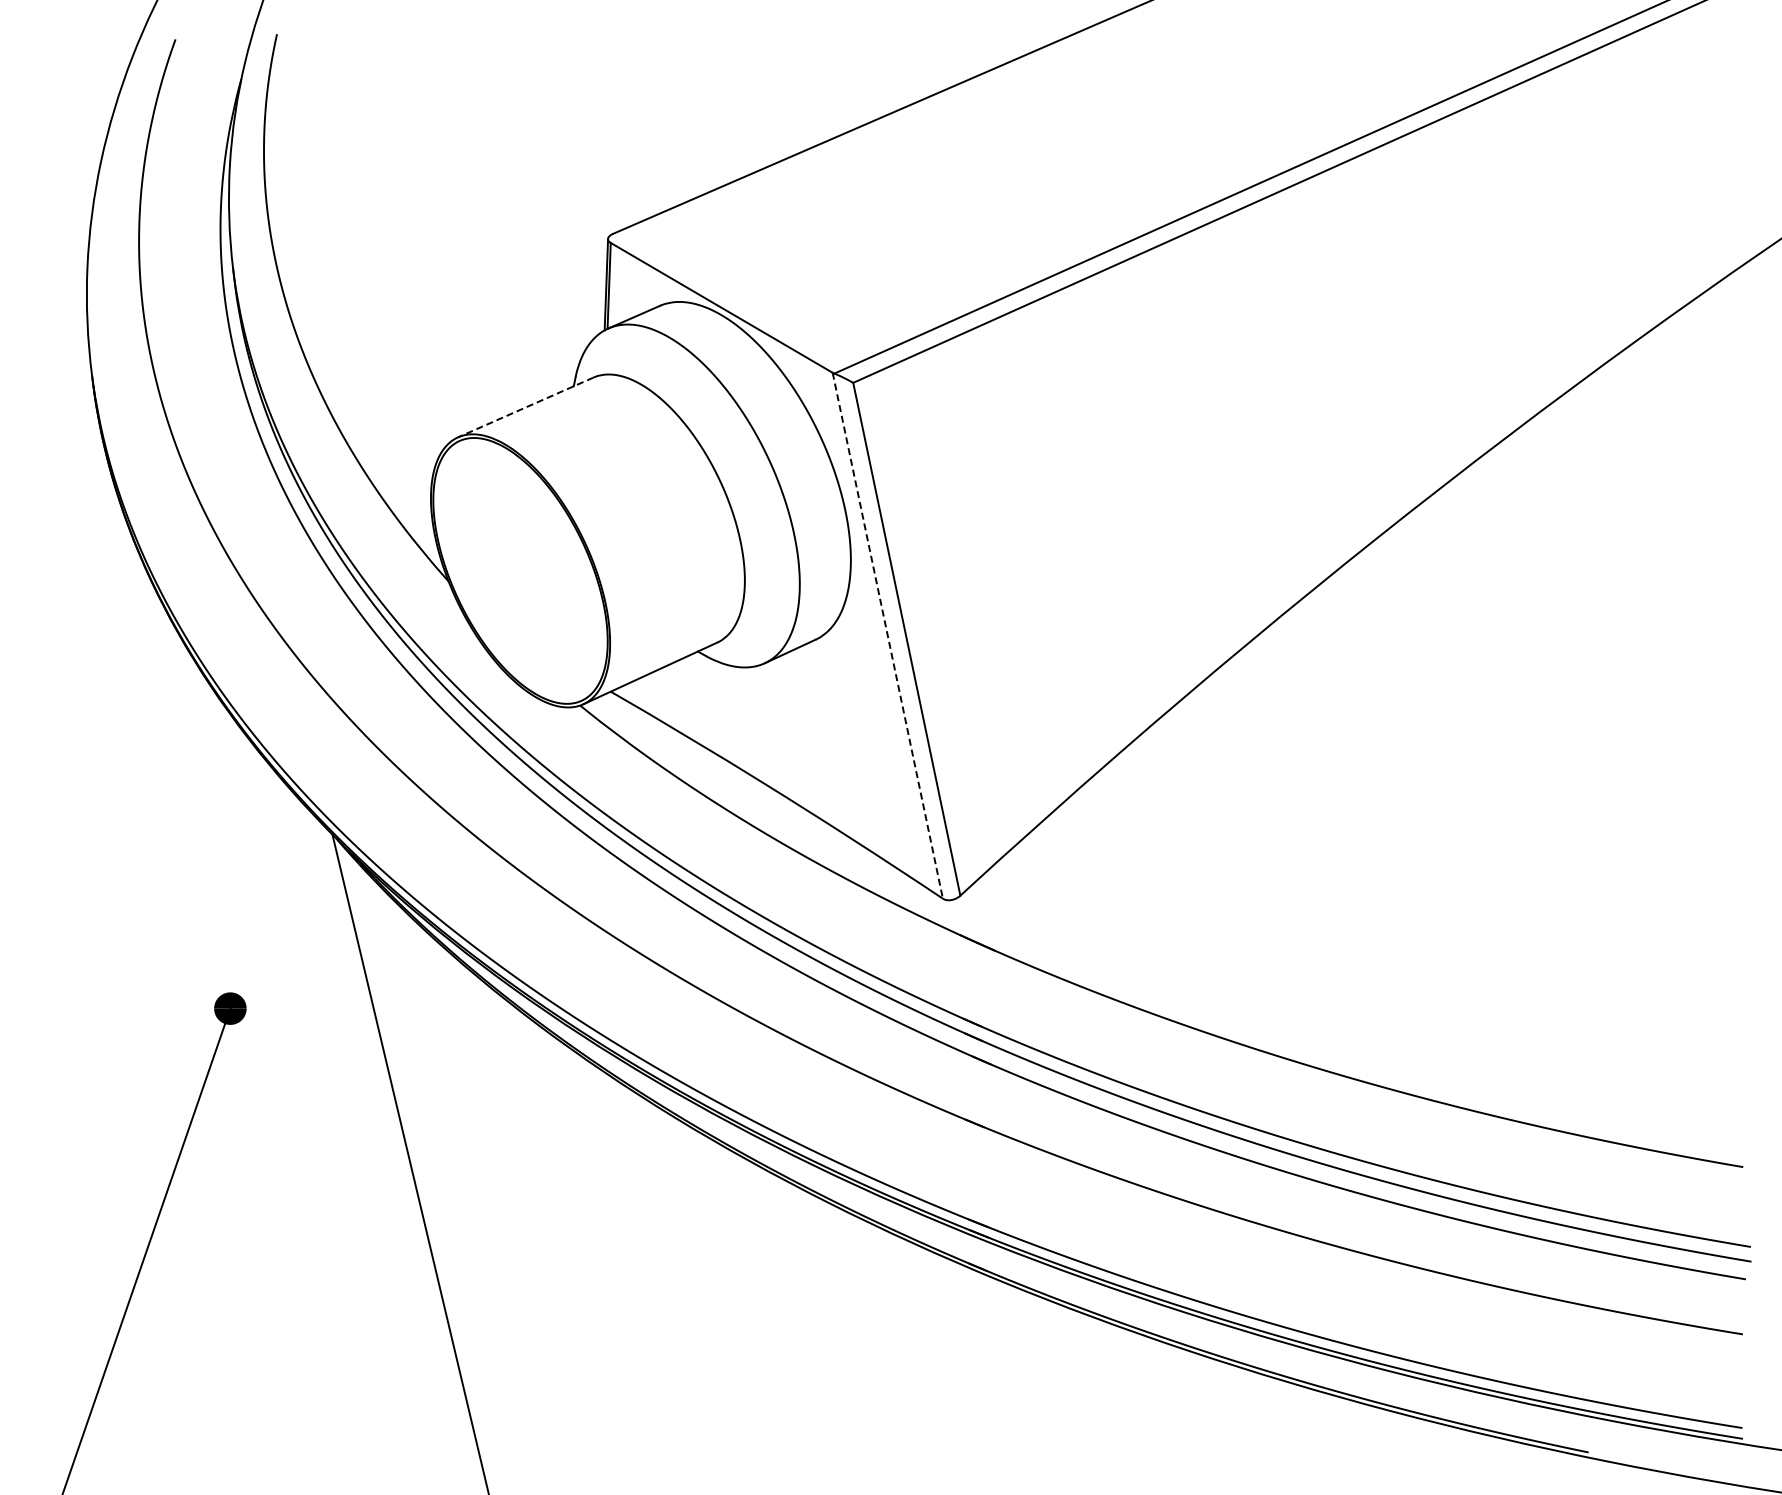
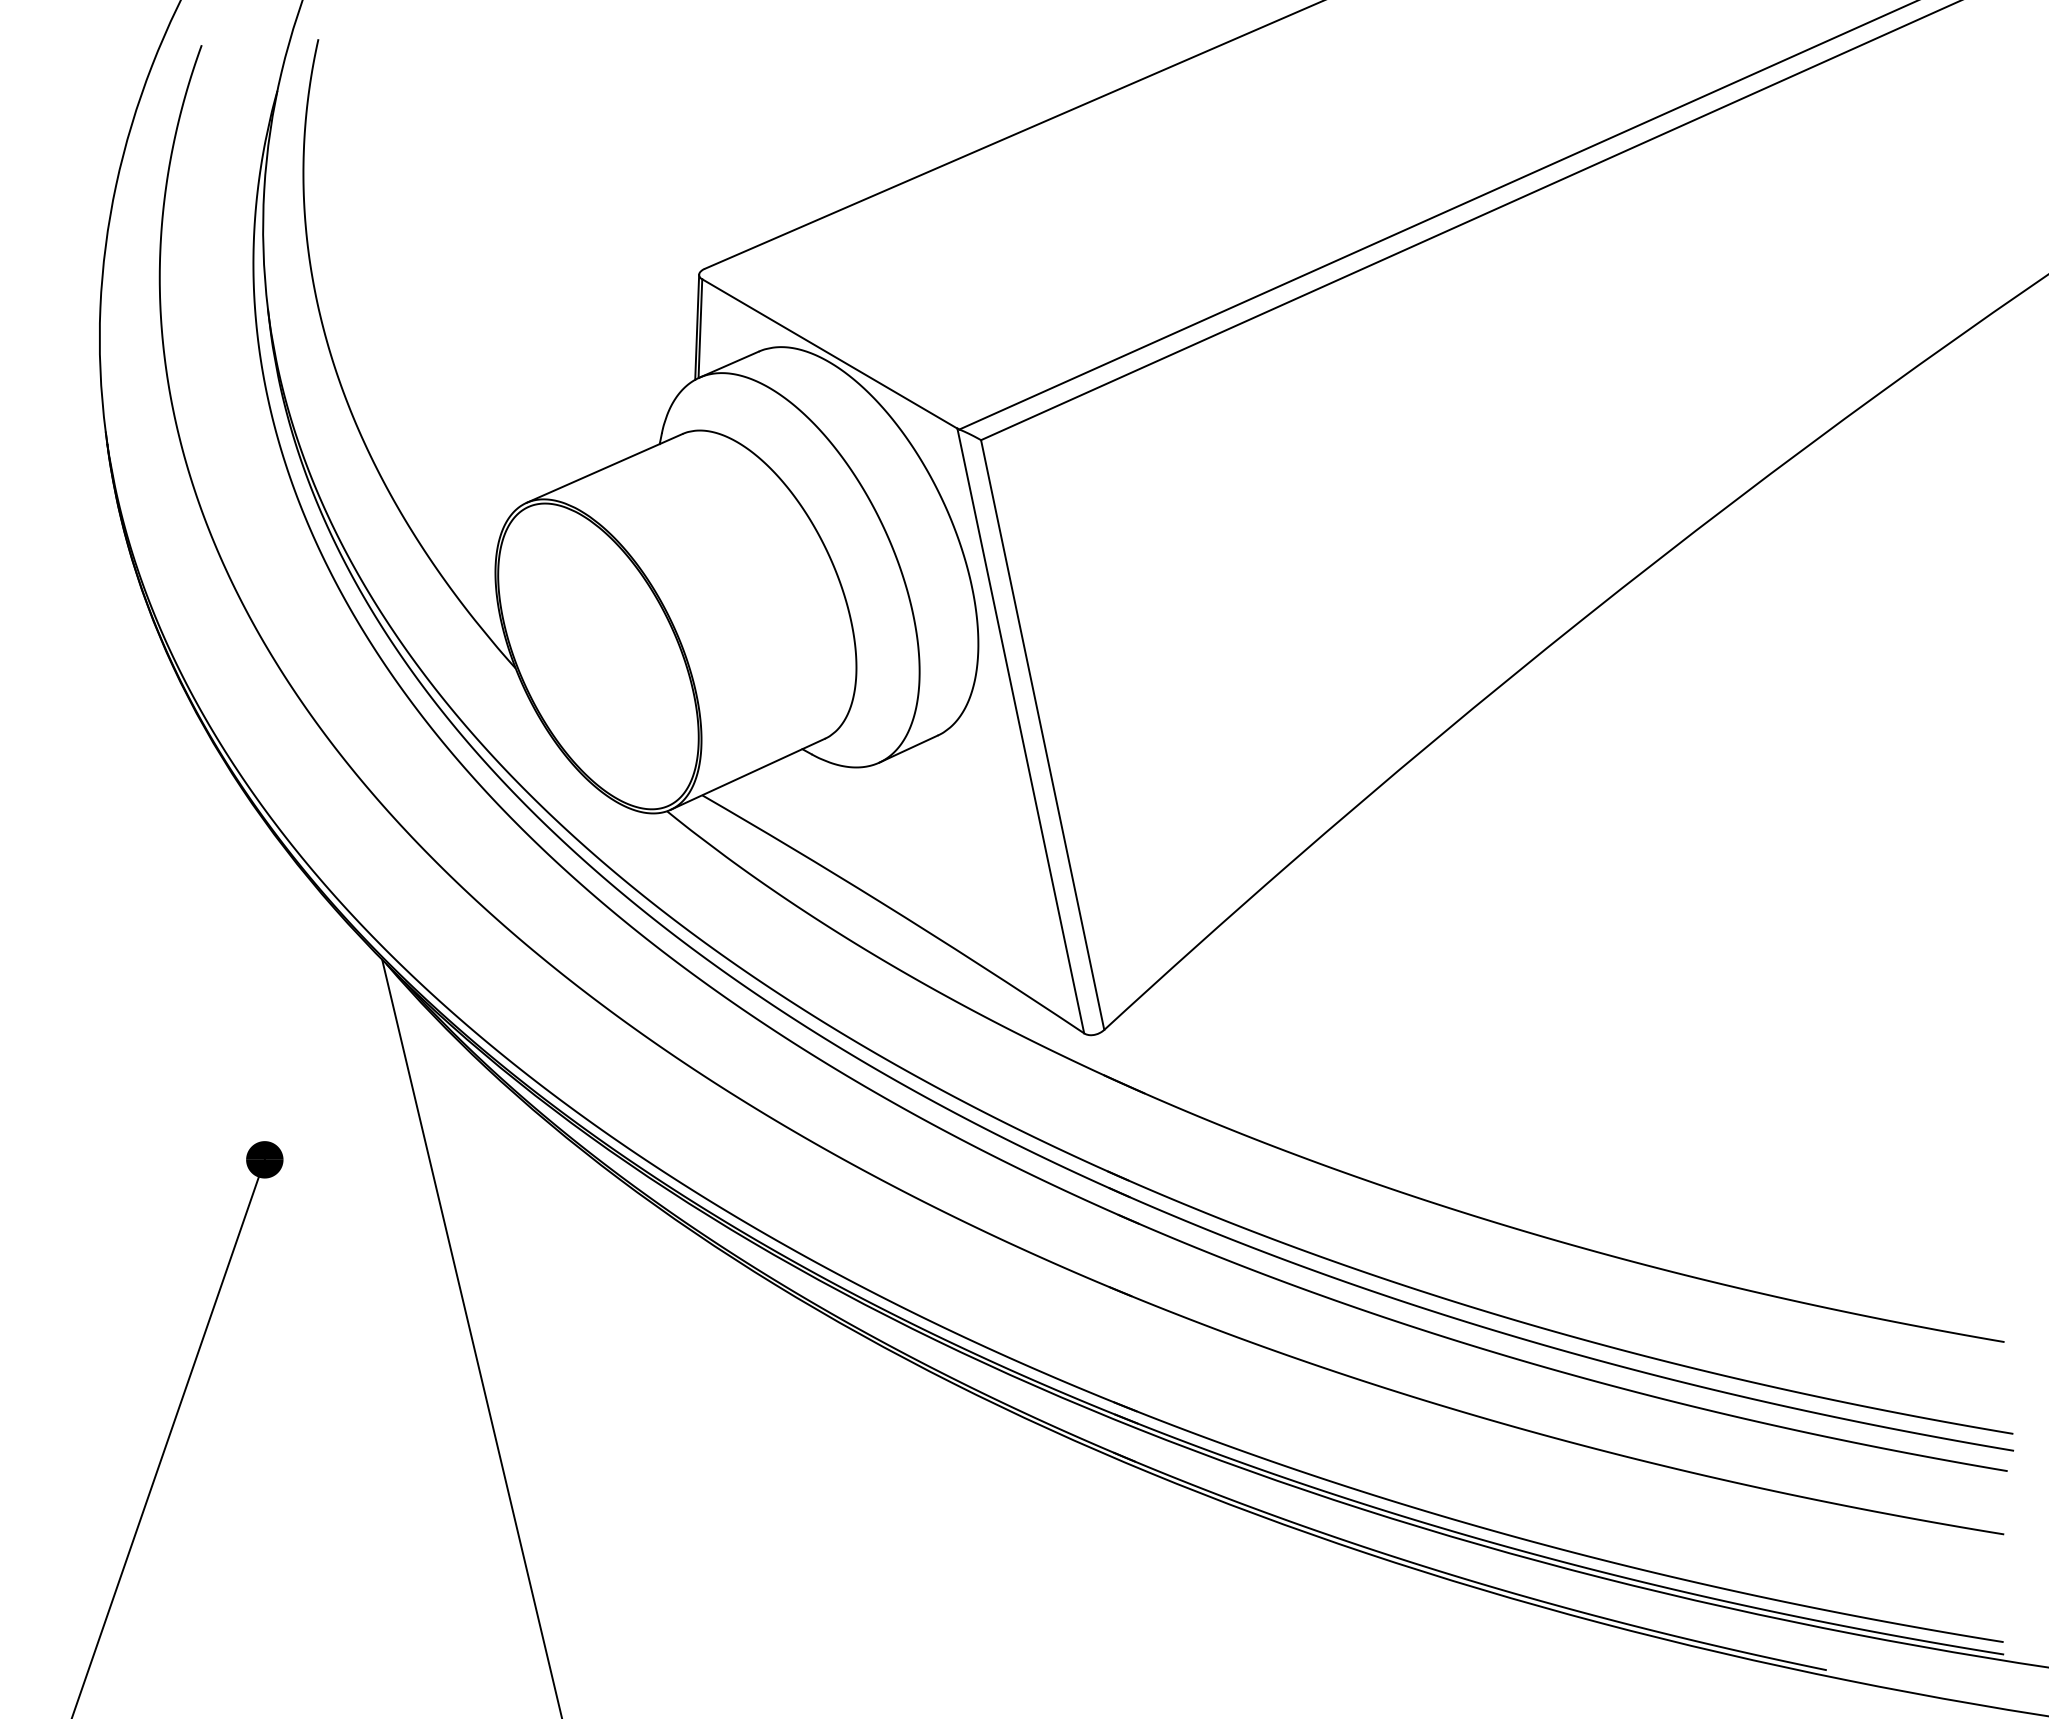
line: (525, 407) -> (604, 468), dashed -> solid
line: (887, 635) -> (1020, 730), dashed -> solid

